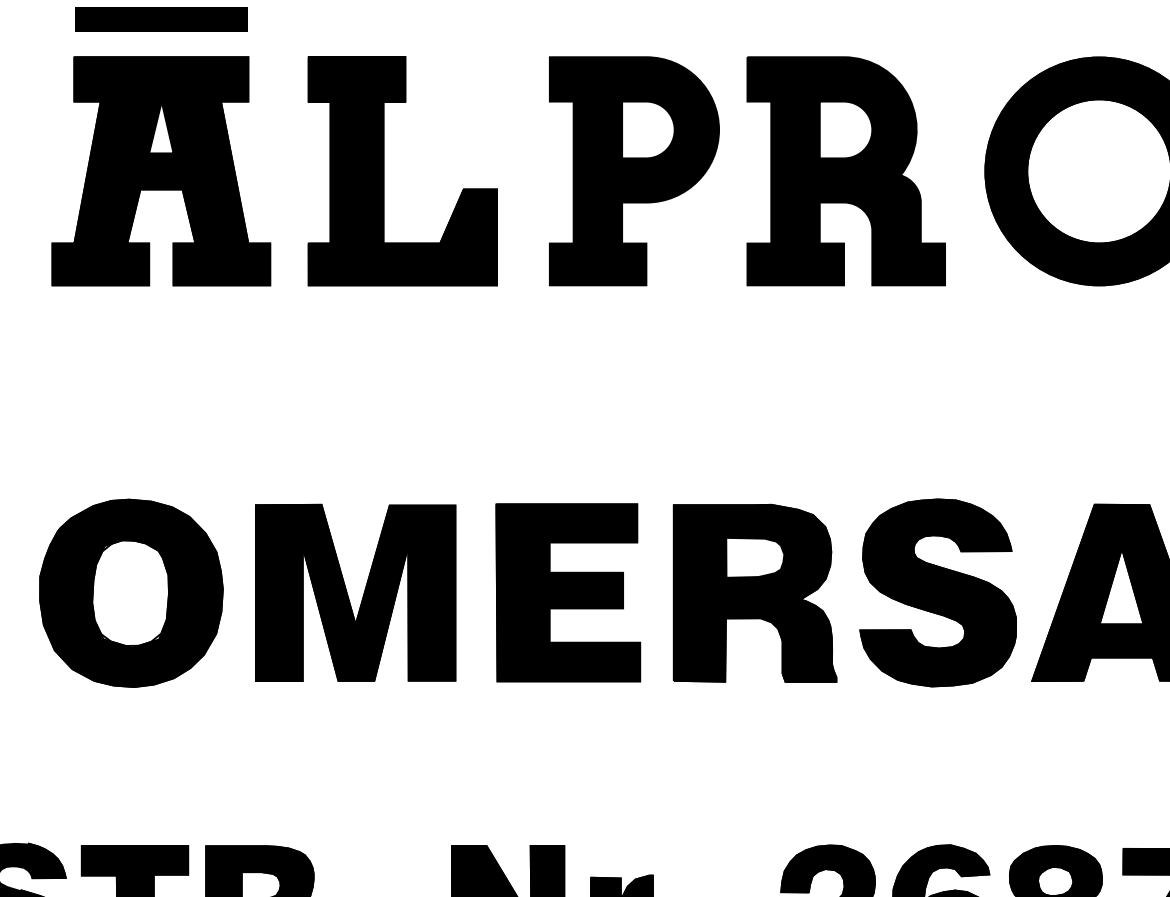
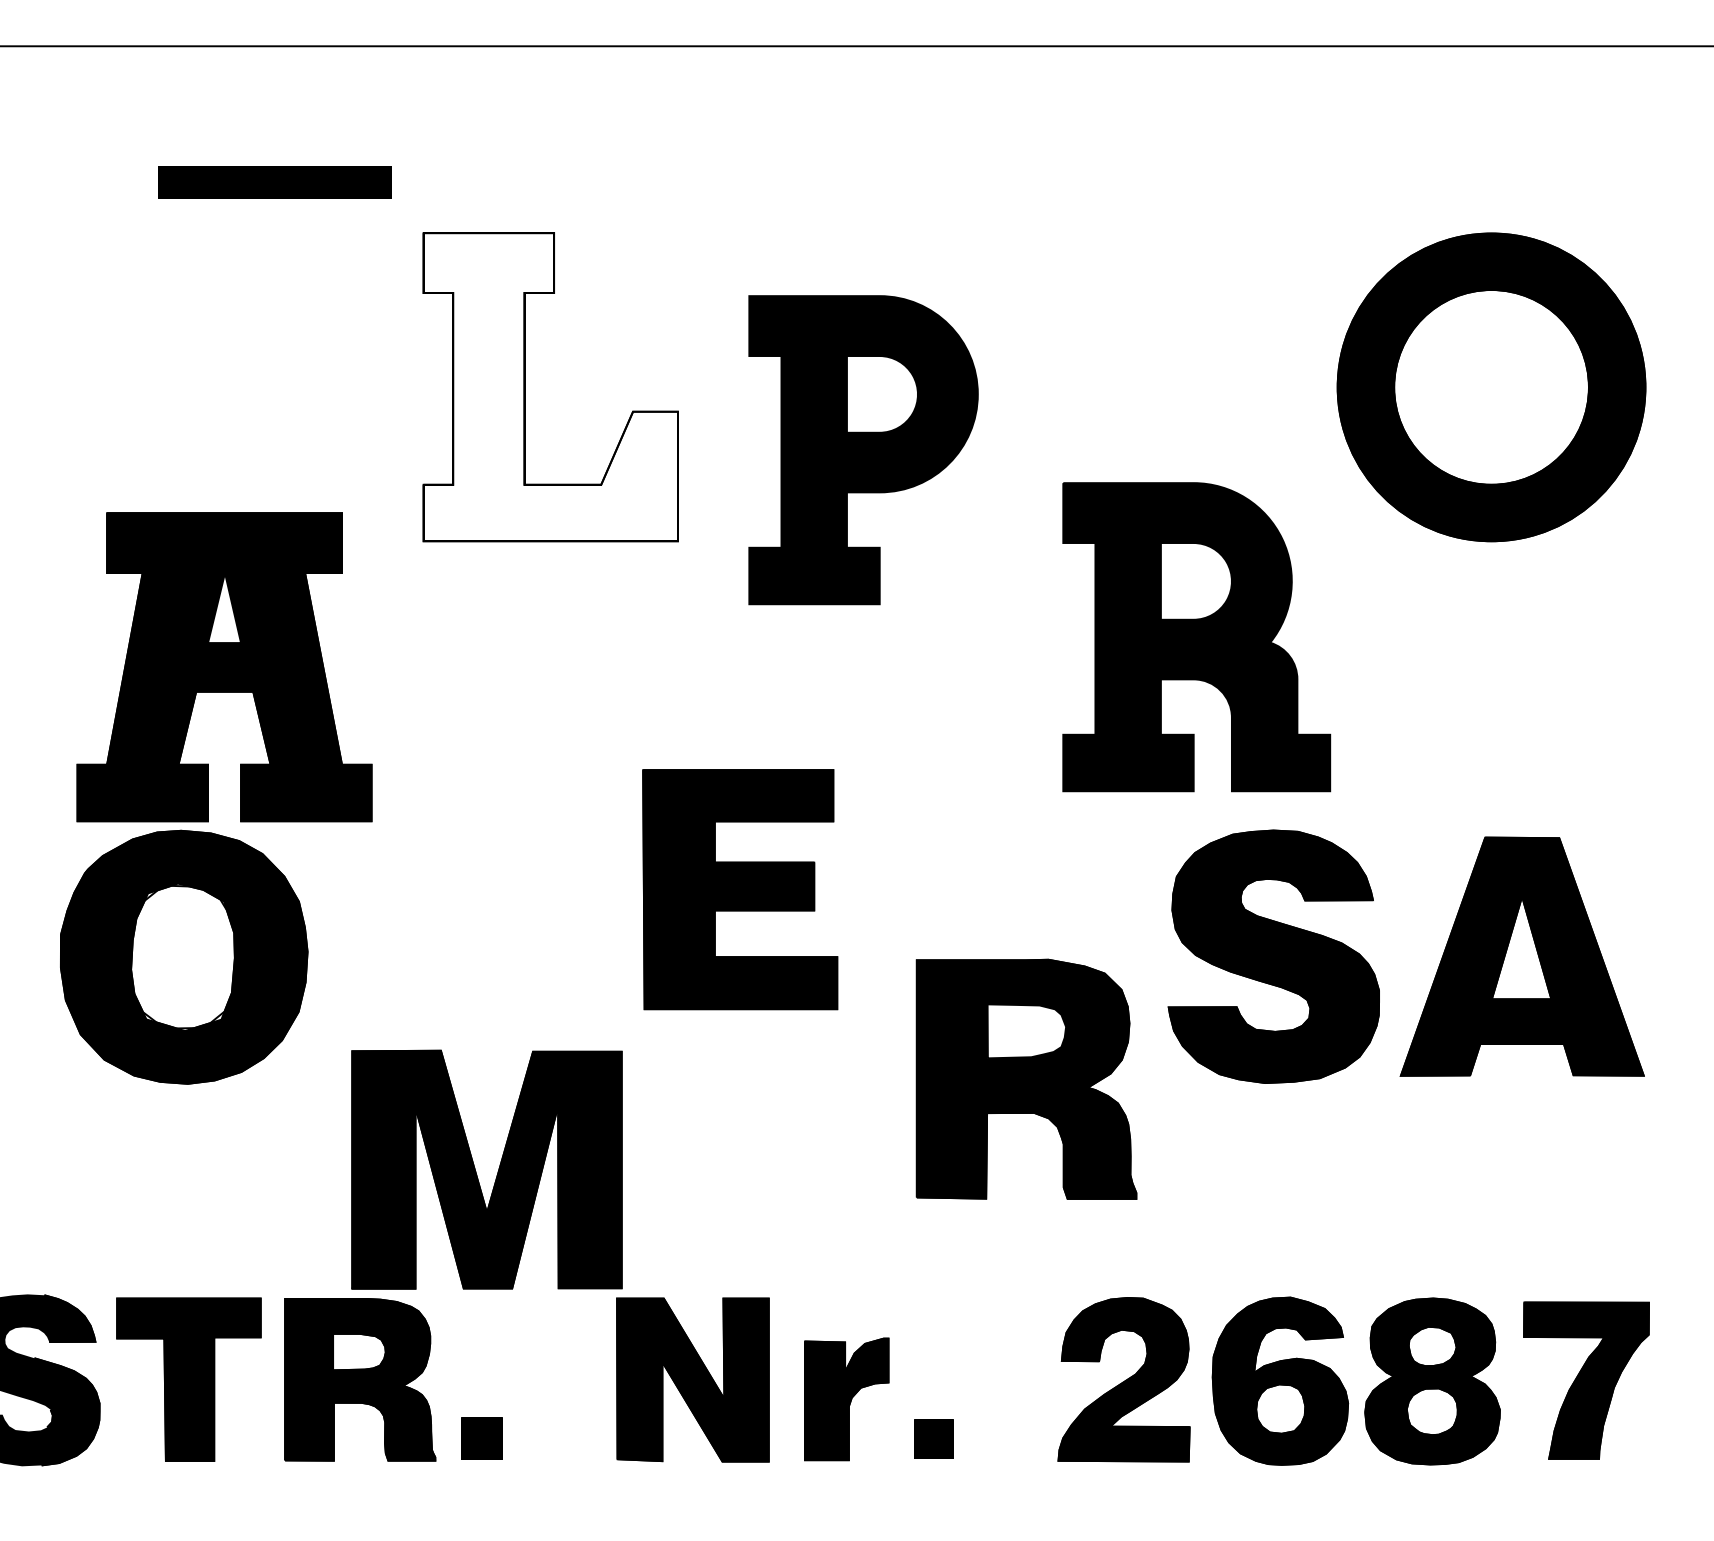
part: (161, 19) -> (274, 182), moved
part: (161, 171) -> (224, 667), moved
fill: (402, 171) -> (550, 387), removed
part: (634, 171) -> (863, 450), moved
part: (846, 171) -> (1196, 637), moved
part: (568, 592) -> (740, 889), moved
part: (755, 592) -> (1026, 1078), moved
part: (347, 594) -> (476, 1171), moved

